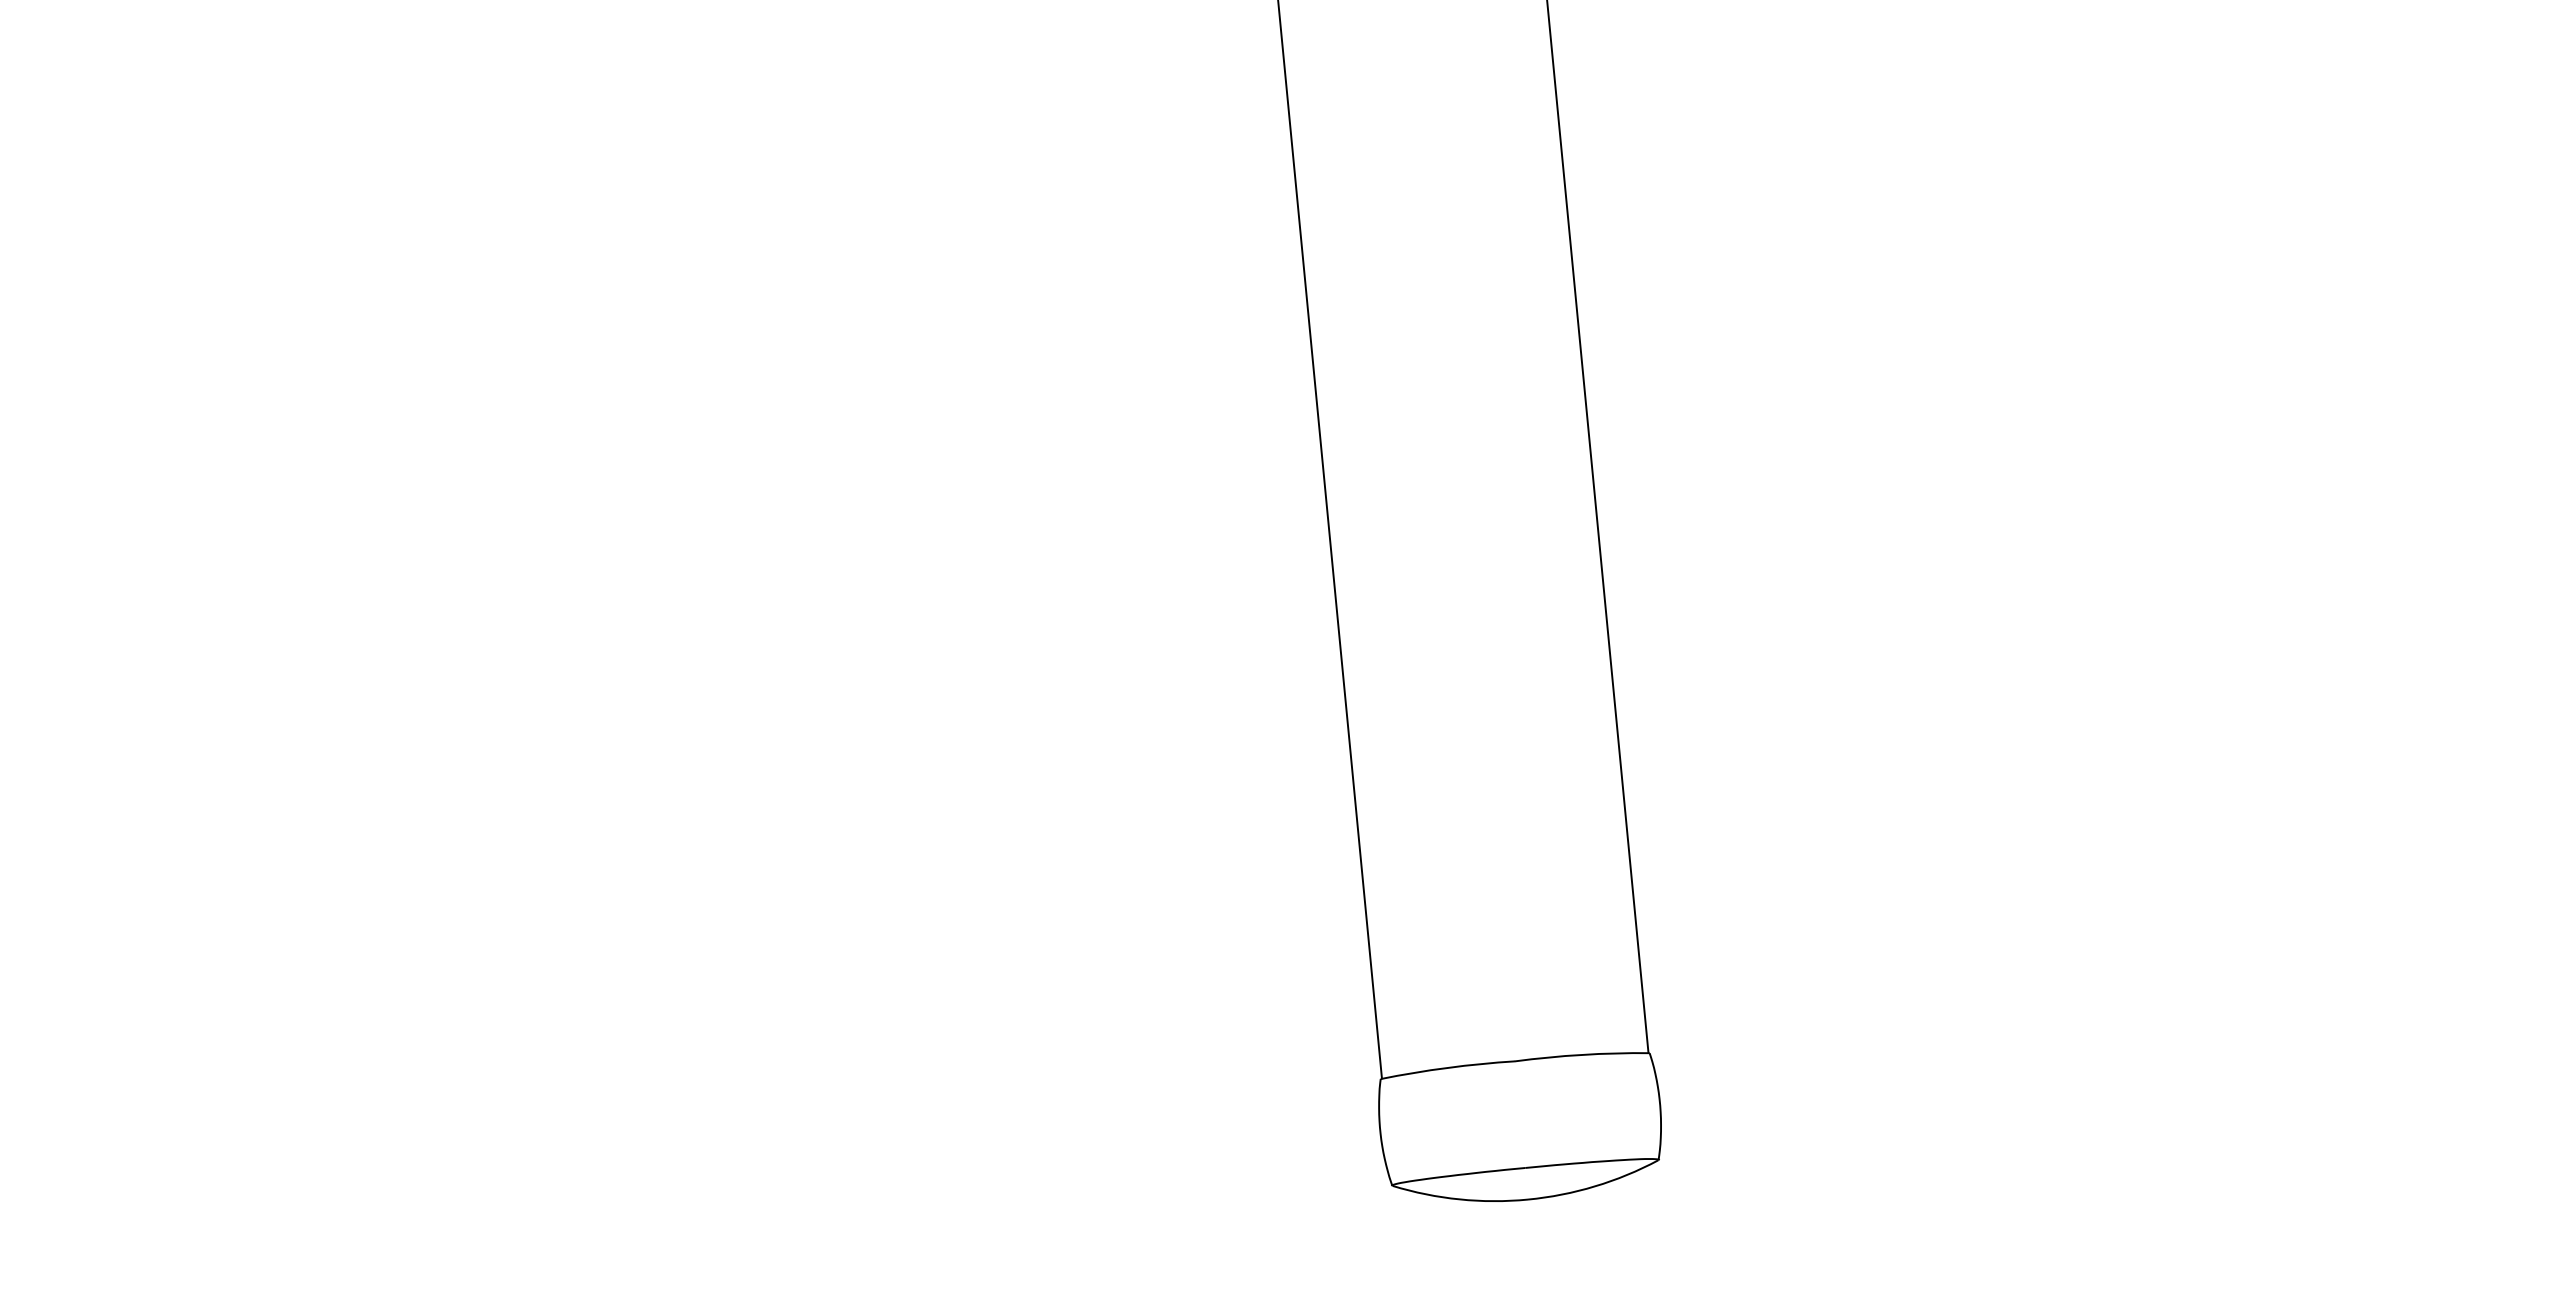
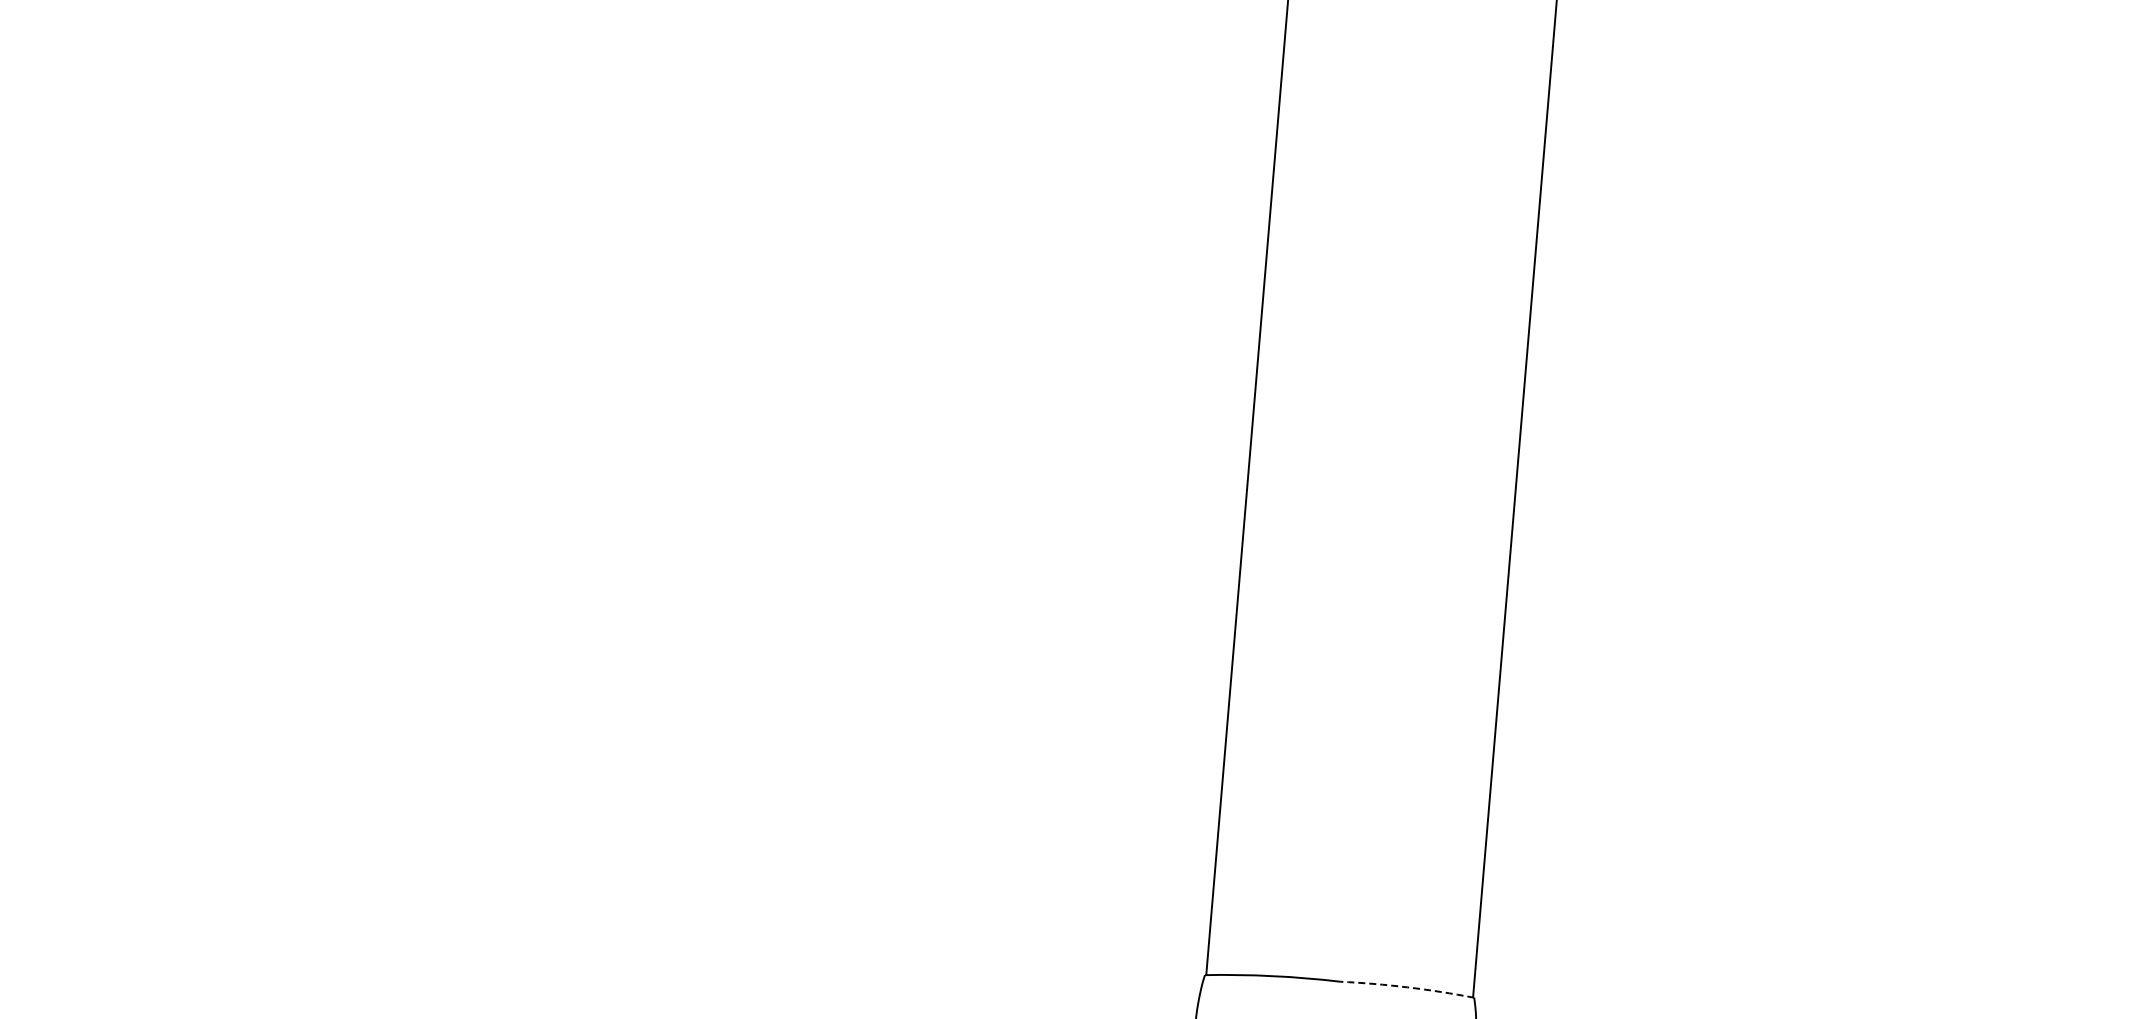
arc: (1582, 1054) -> (1407, 987), solid -> dashed

